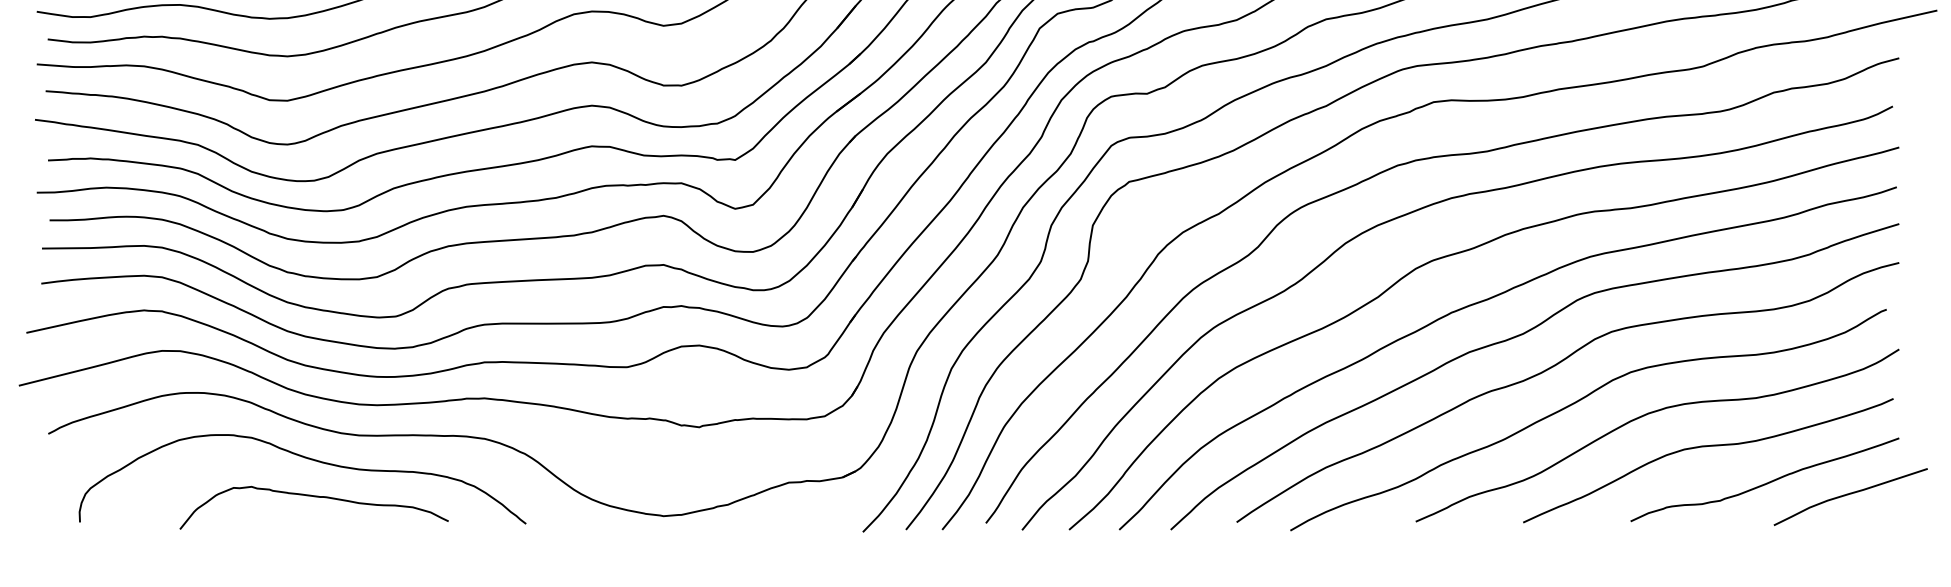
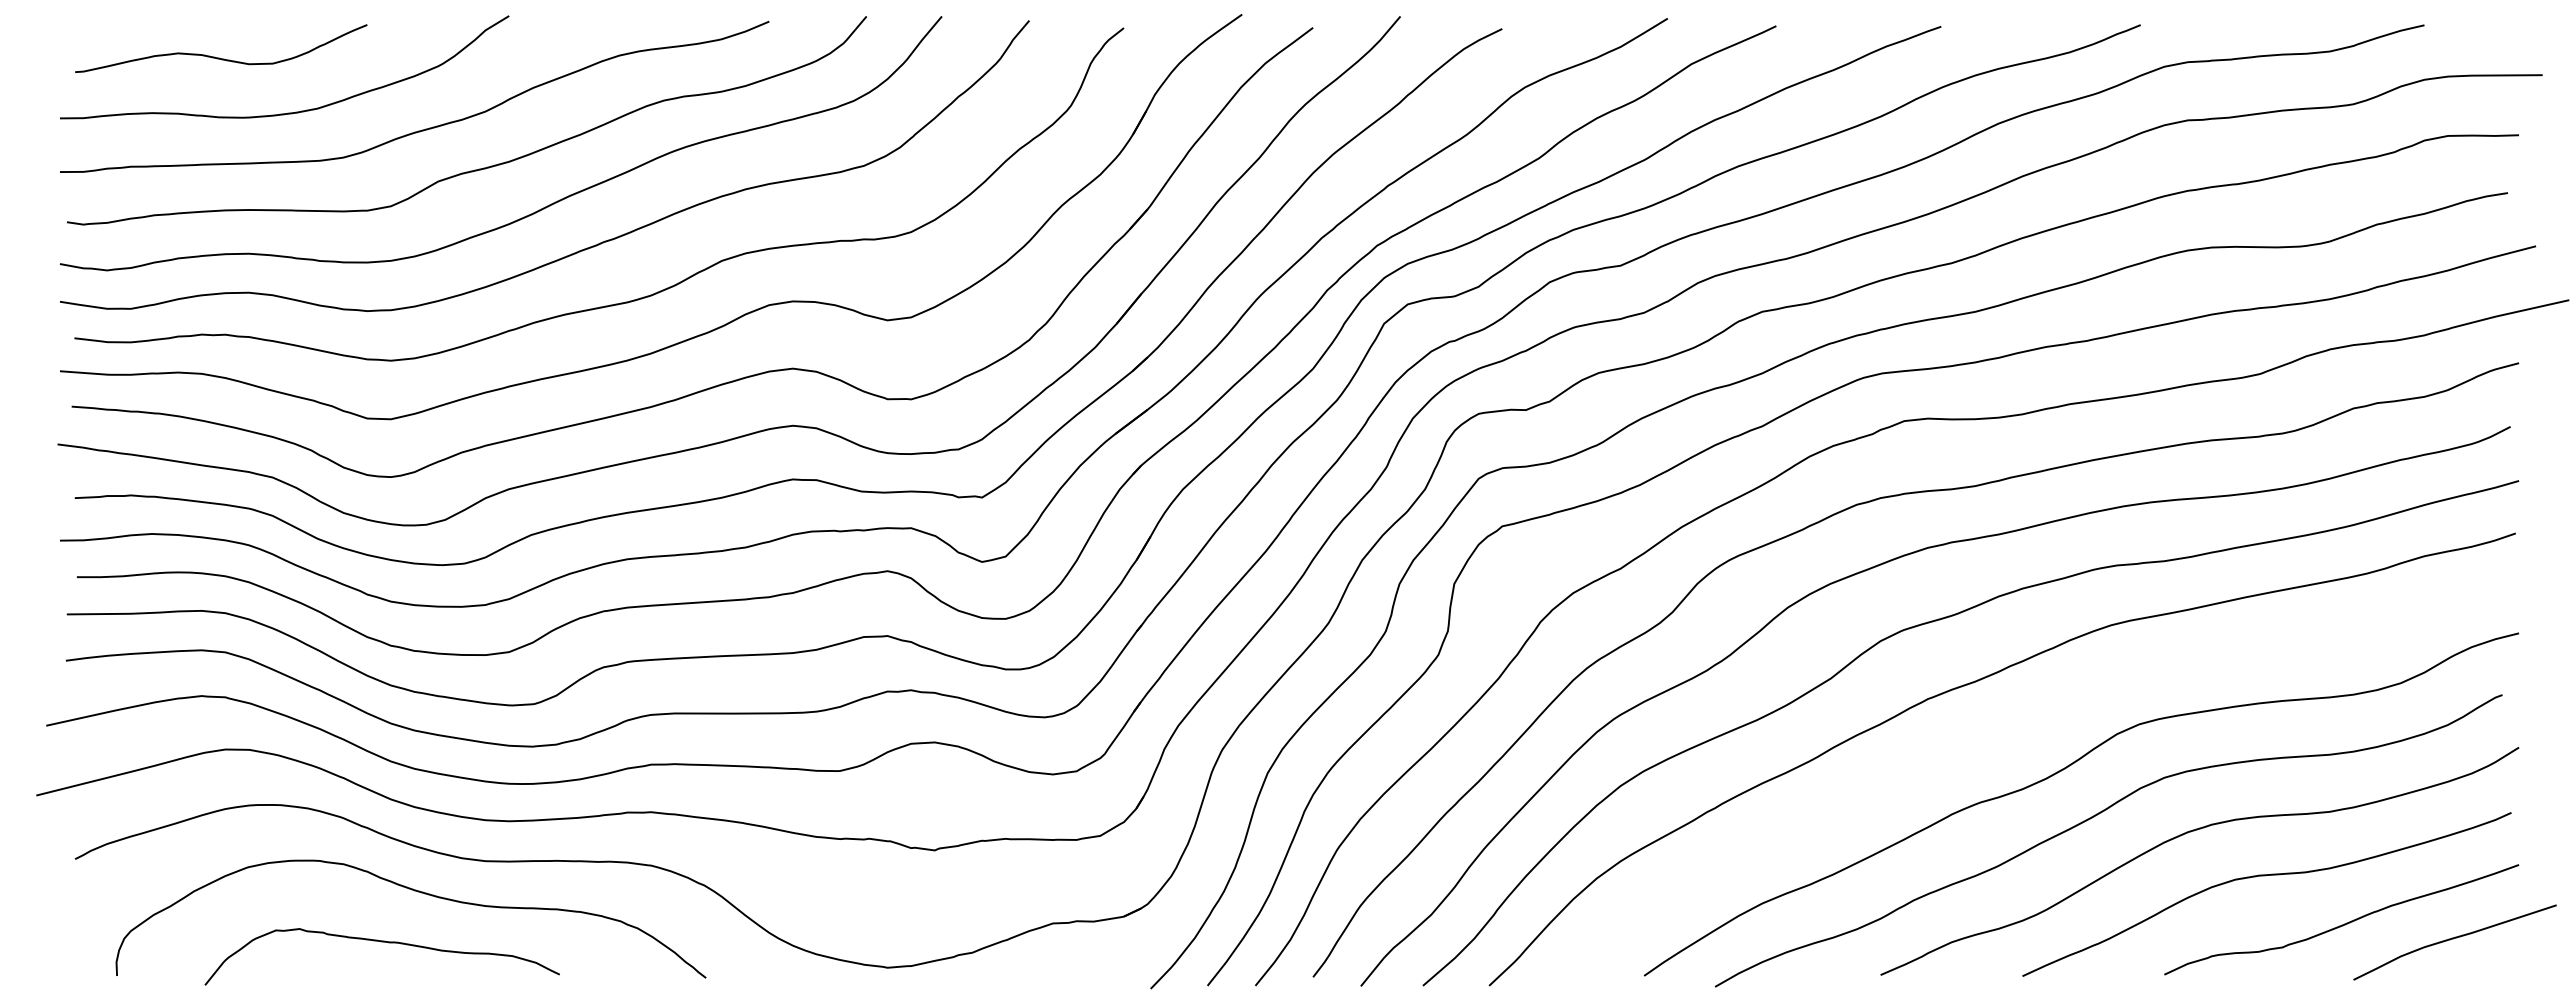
curve: (1517, 337) -> (2014, 731), removed
curve: (313, 497) -> (381, 942), moved

